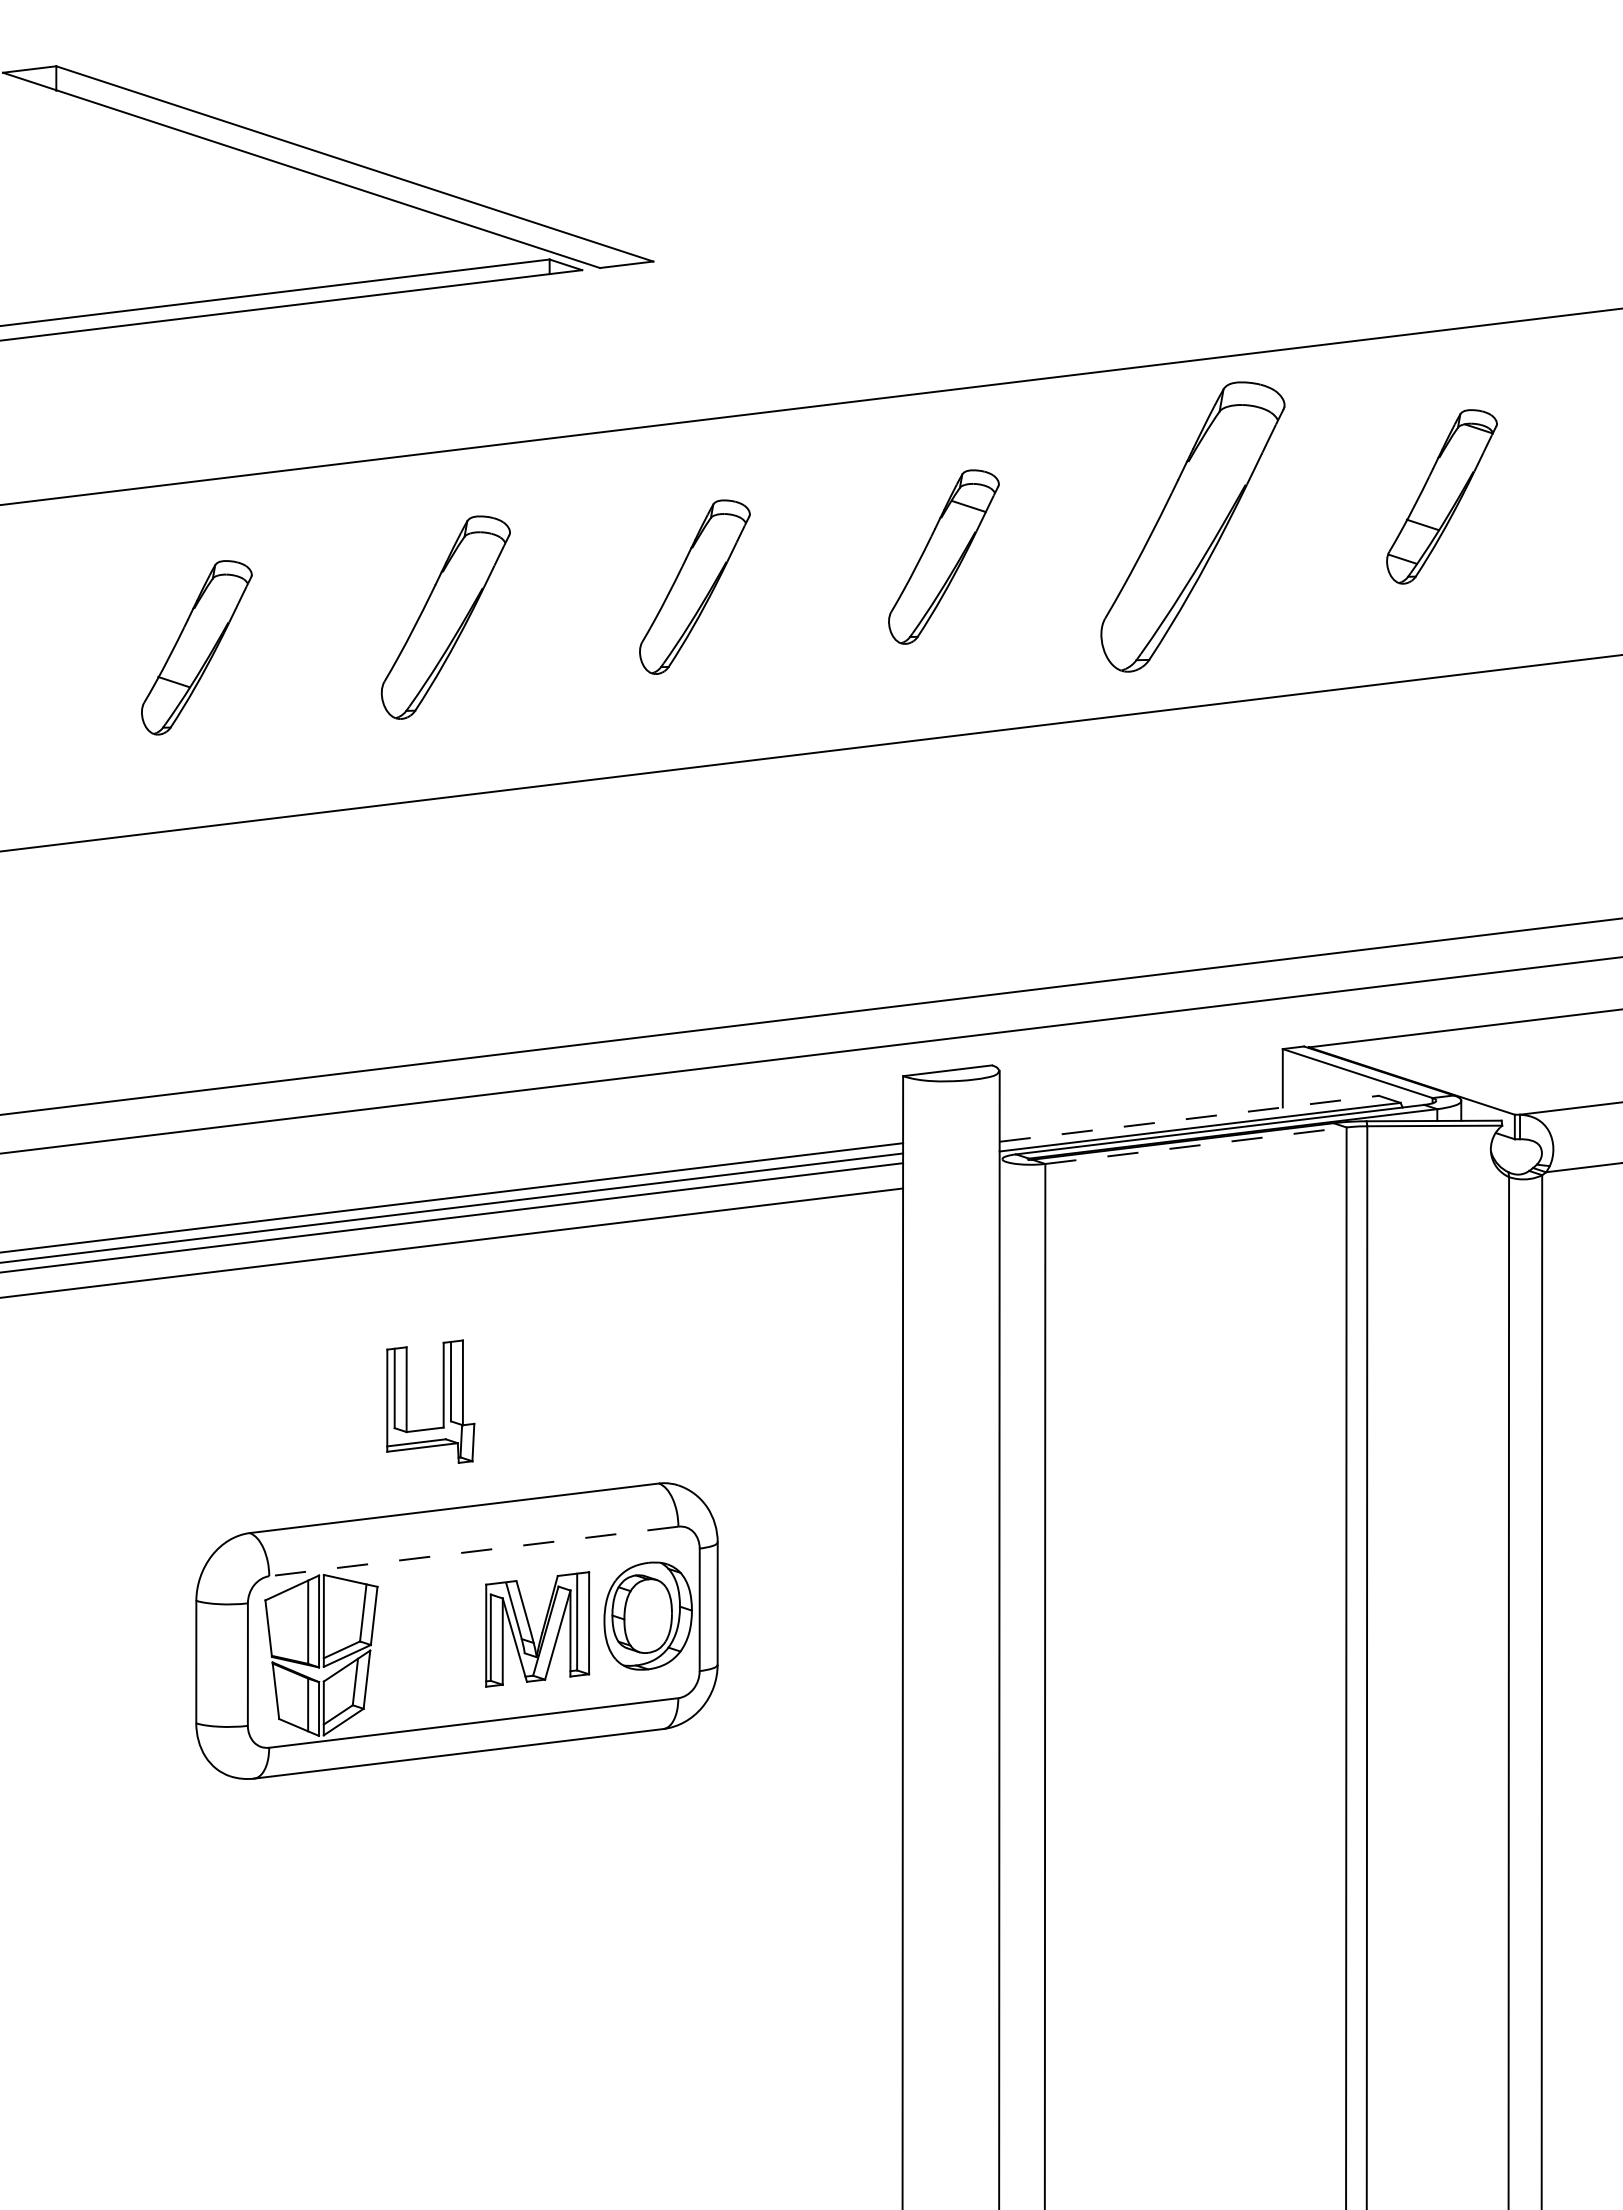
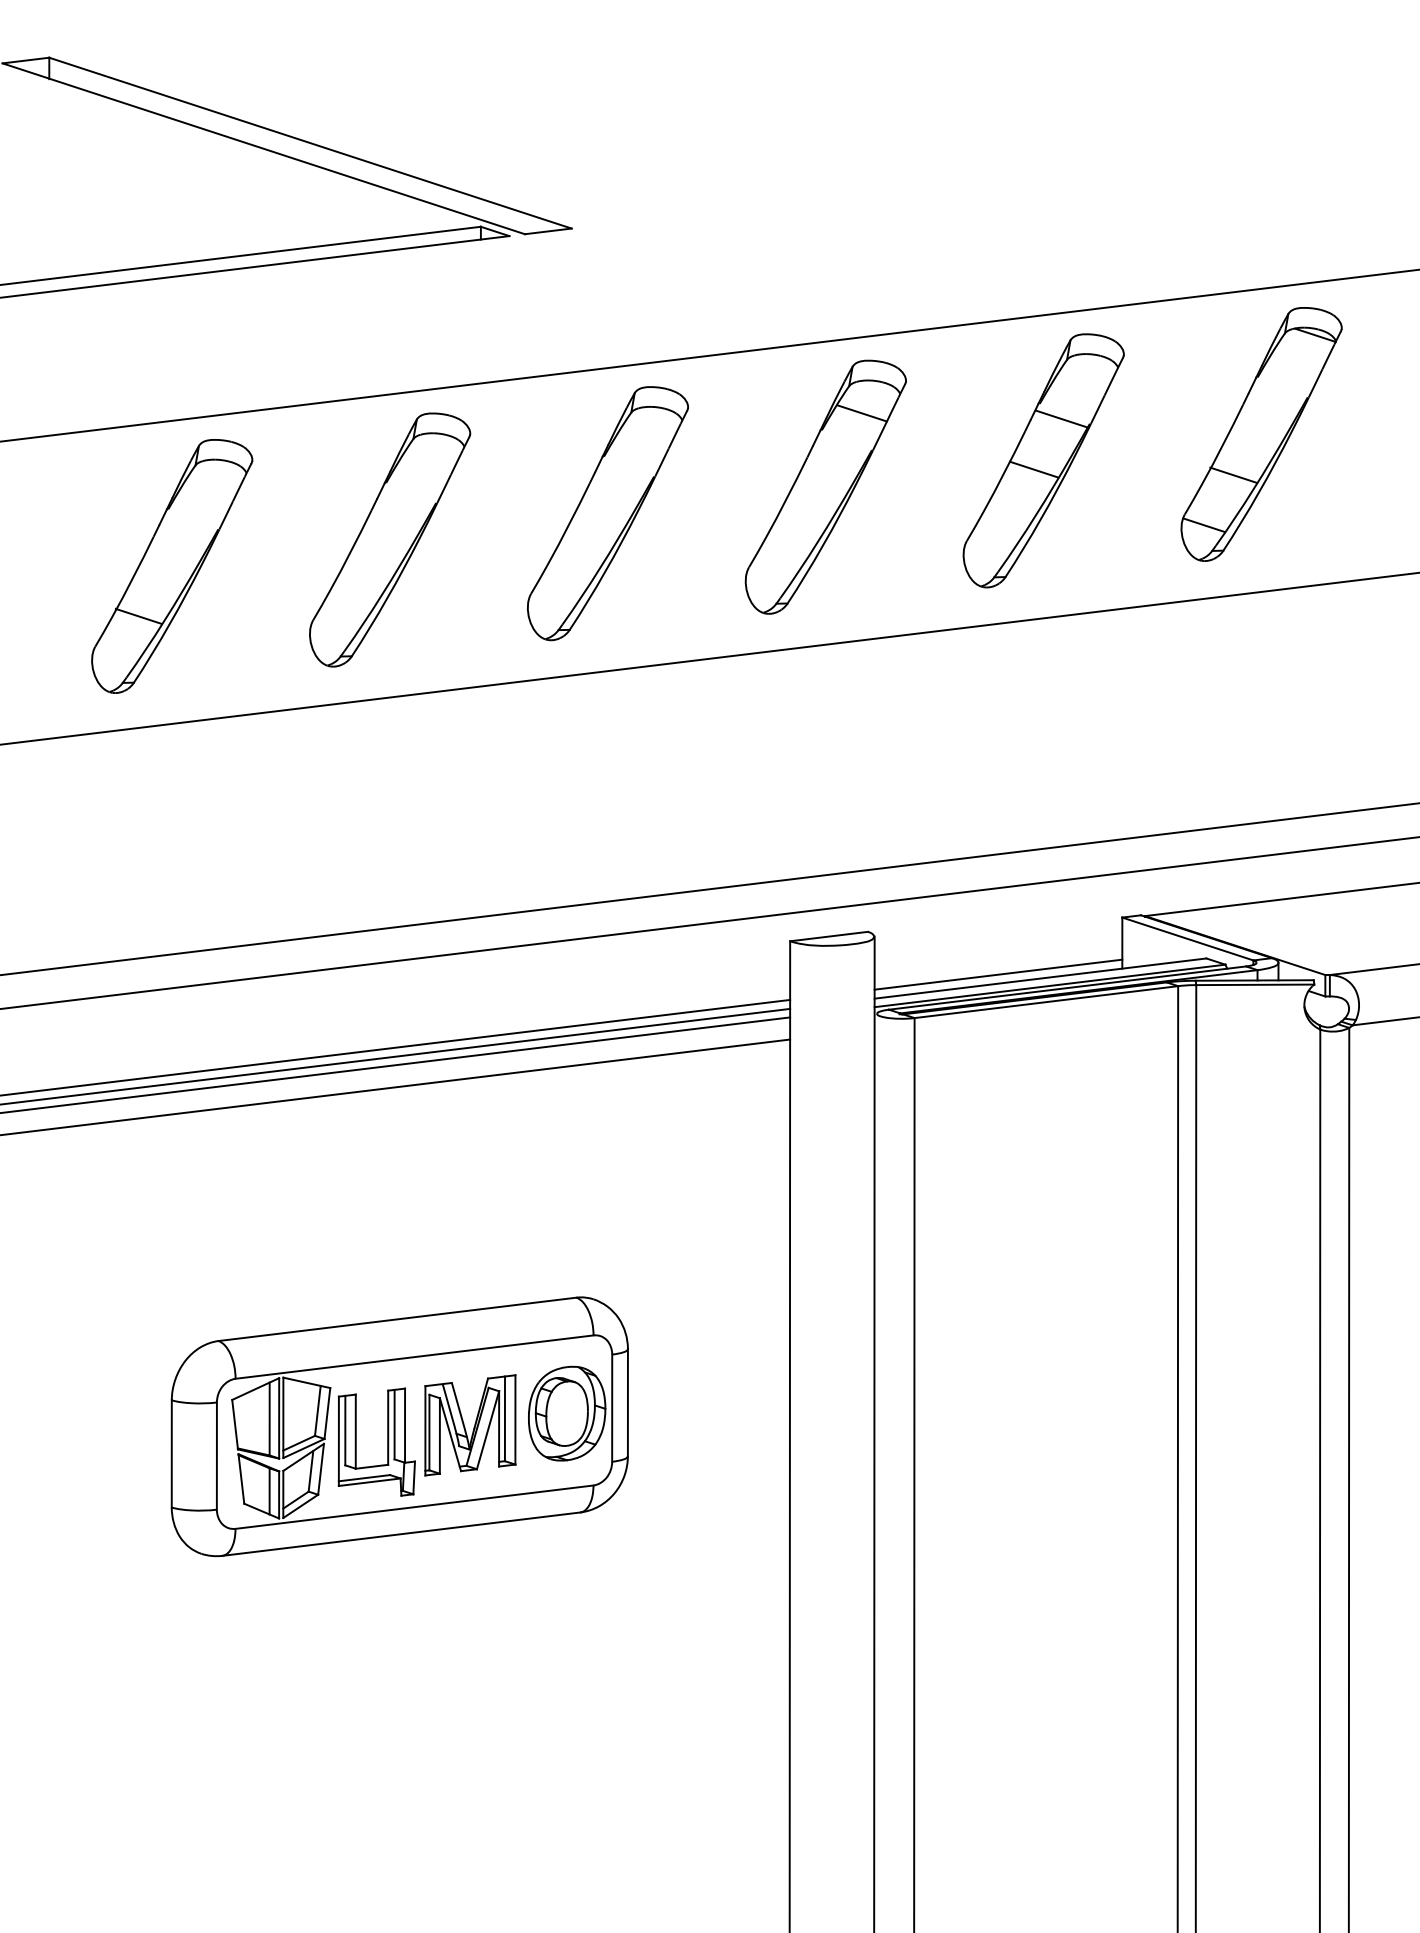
line: (1214, 479) -> (1062, 419), added
part: (1441, 496) -> (1261, 434), size x1.67
line: (1181, 537) -> (1033, 469), added
part: (943, 556) -> (825, 486), size x1.67
part: (694, 586) -> (607, 512), size x1.67
part: (445, 617) -> (389, 539), size x1.43
part: (196, 647) -> (171, 566), size x1.67
line: (1140, 1114) -> (997, 974), added
line: (1189, 1118) -> (1040, 978), dashed -> solid
line: (1195, 1145) -> (1045, 1001), dashed -> solid
part: (442, 1401) -> (387, 1442), moved
line: (473, 1551) -> (414, 1357), dashed -> solid

